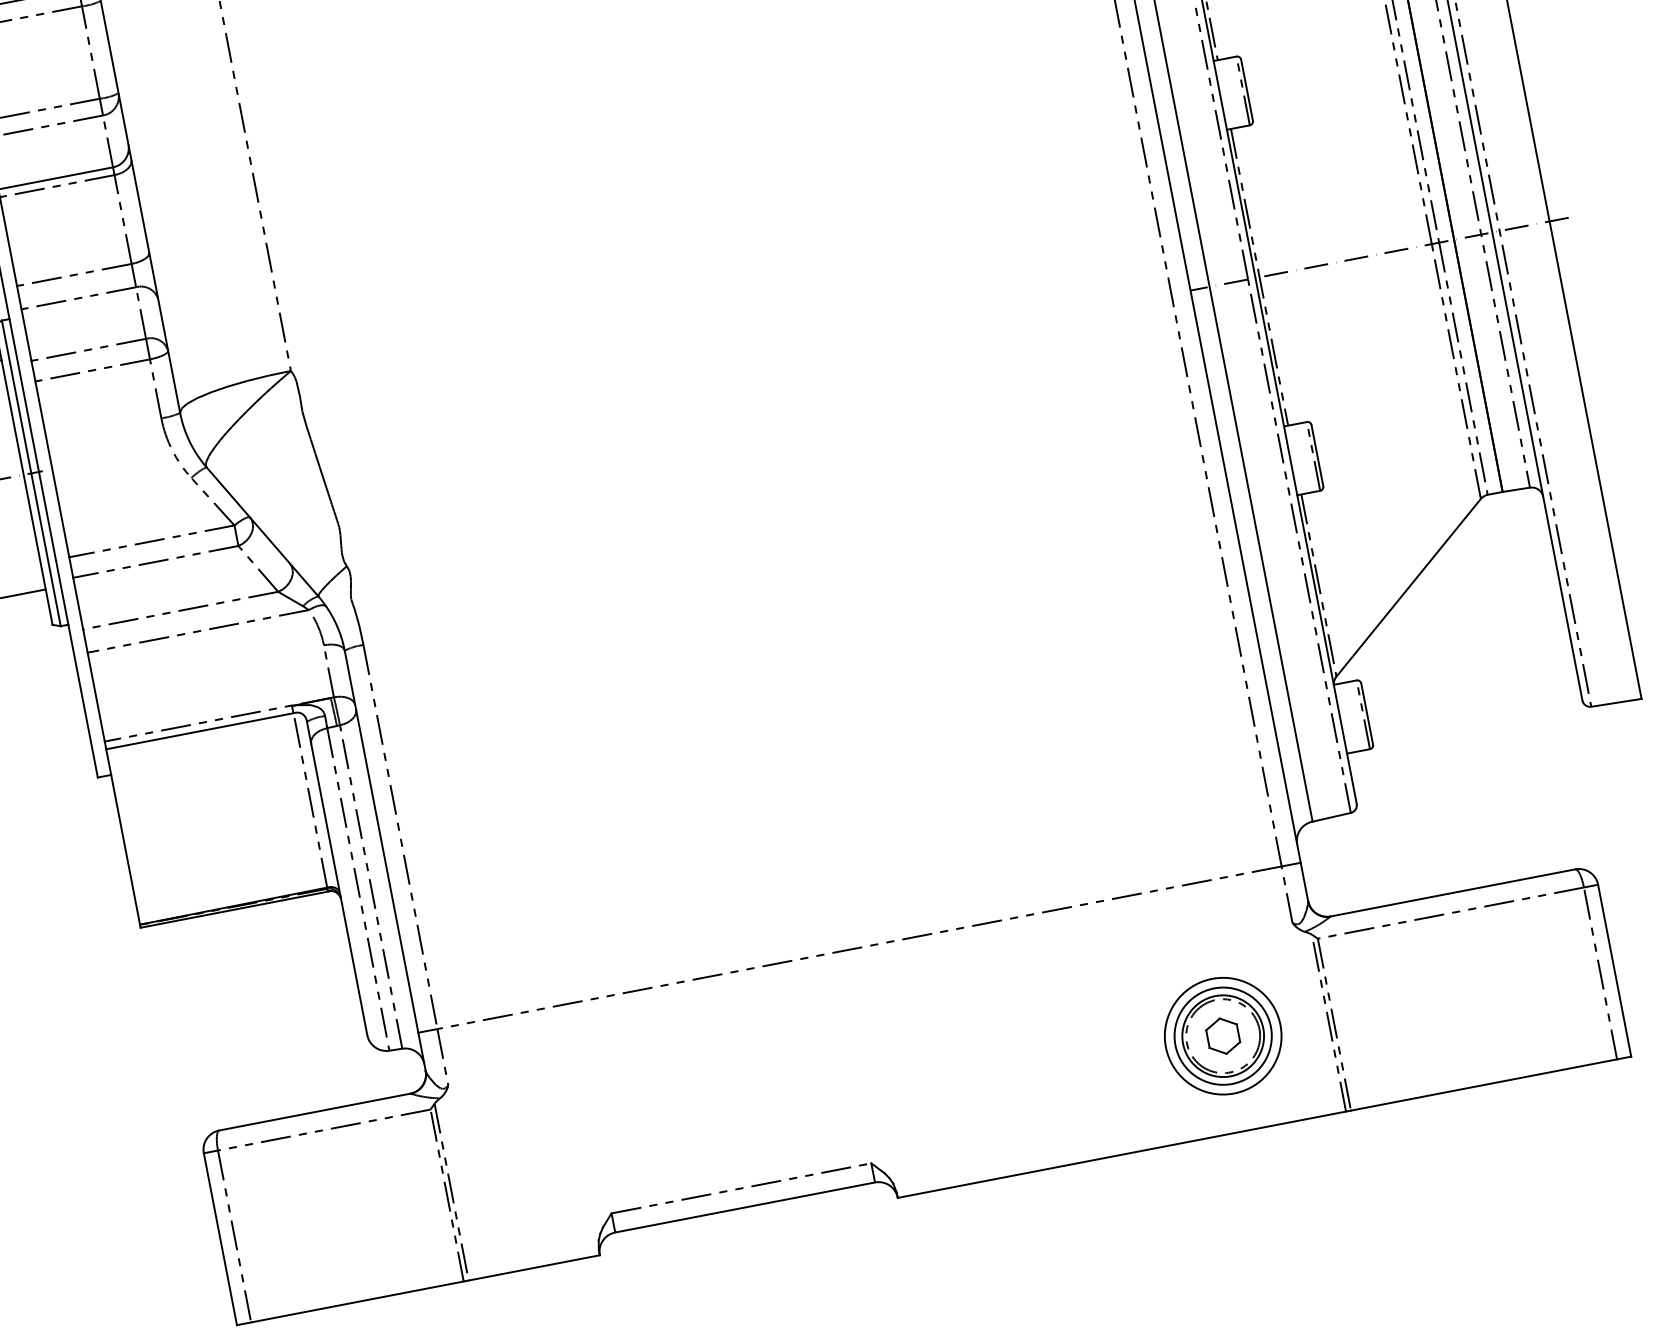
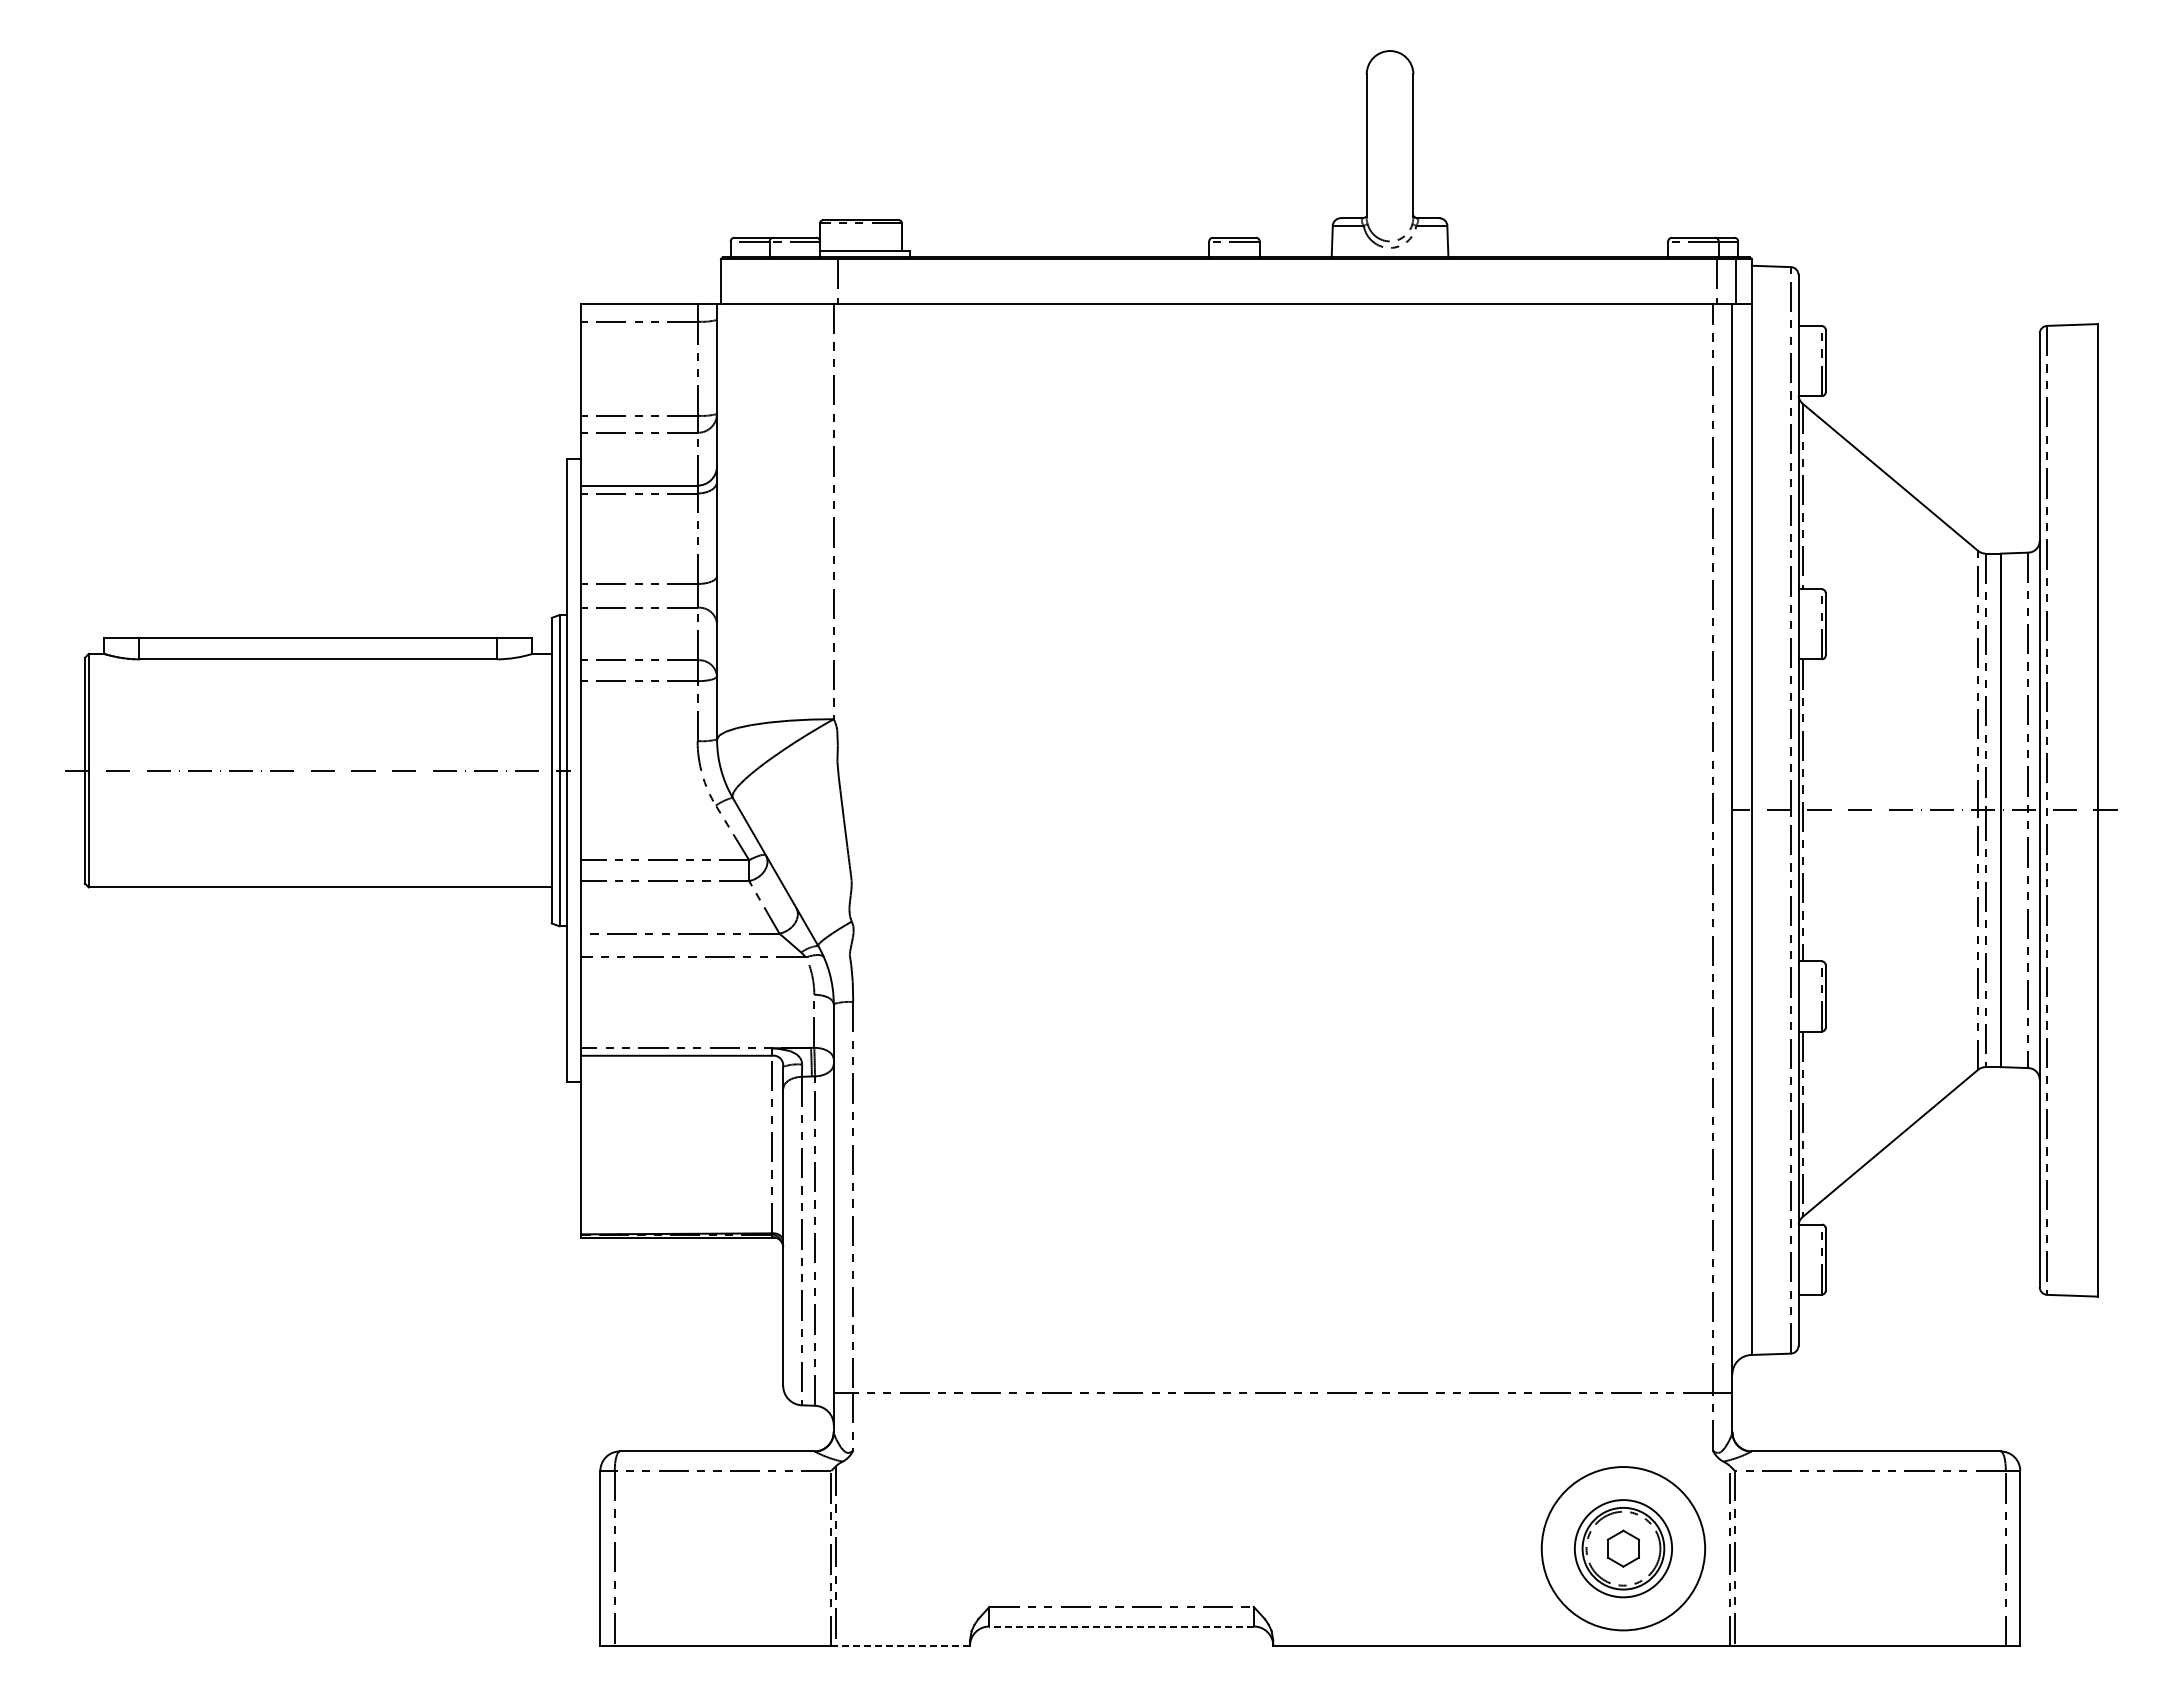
circle: (1223, 1035) -> (1623, 1548), size x1.4
line: (745, 1207) -> (1121, 1626), solid -> dashed
line: (534, 1267) -> (903, 1645), solid -> dashed

